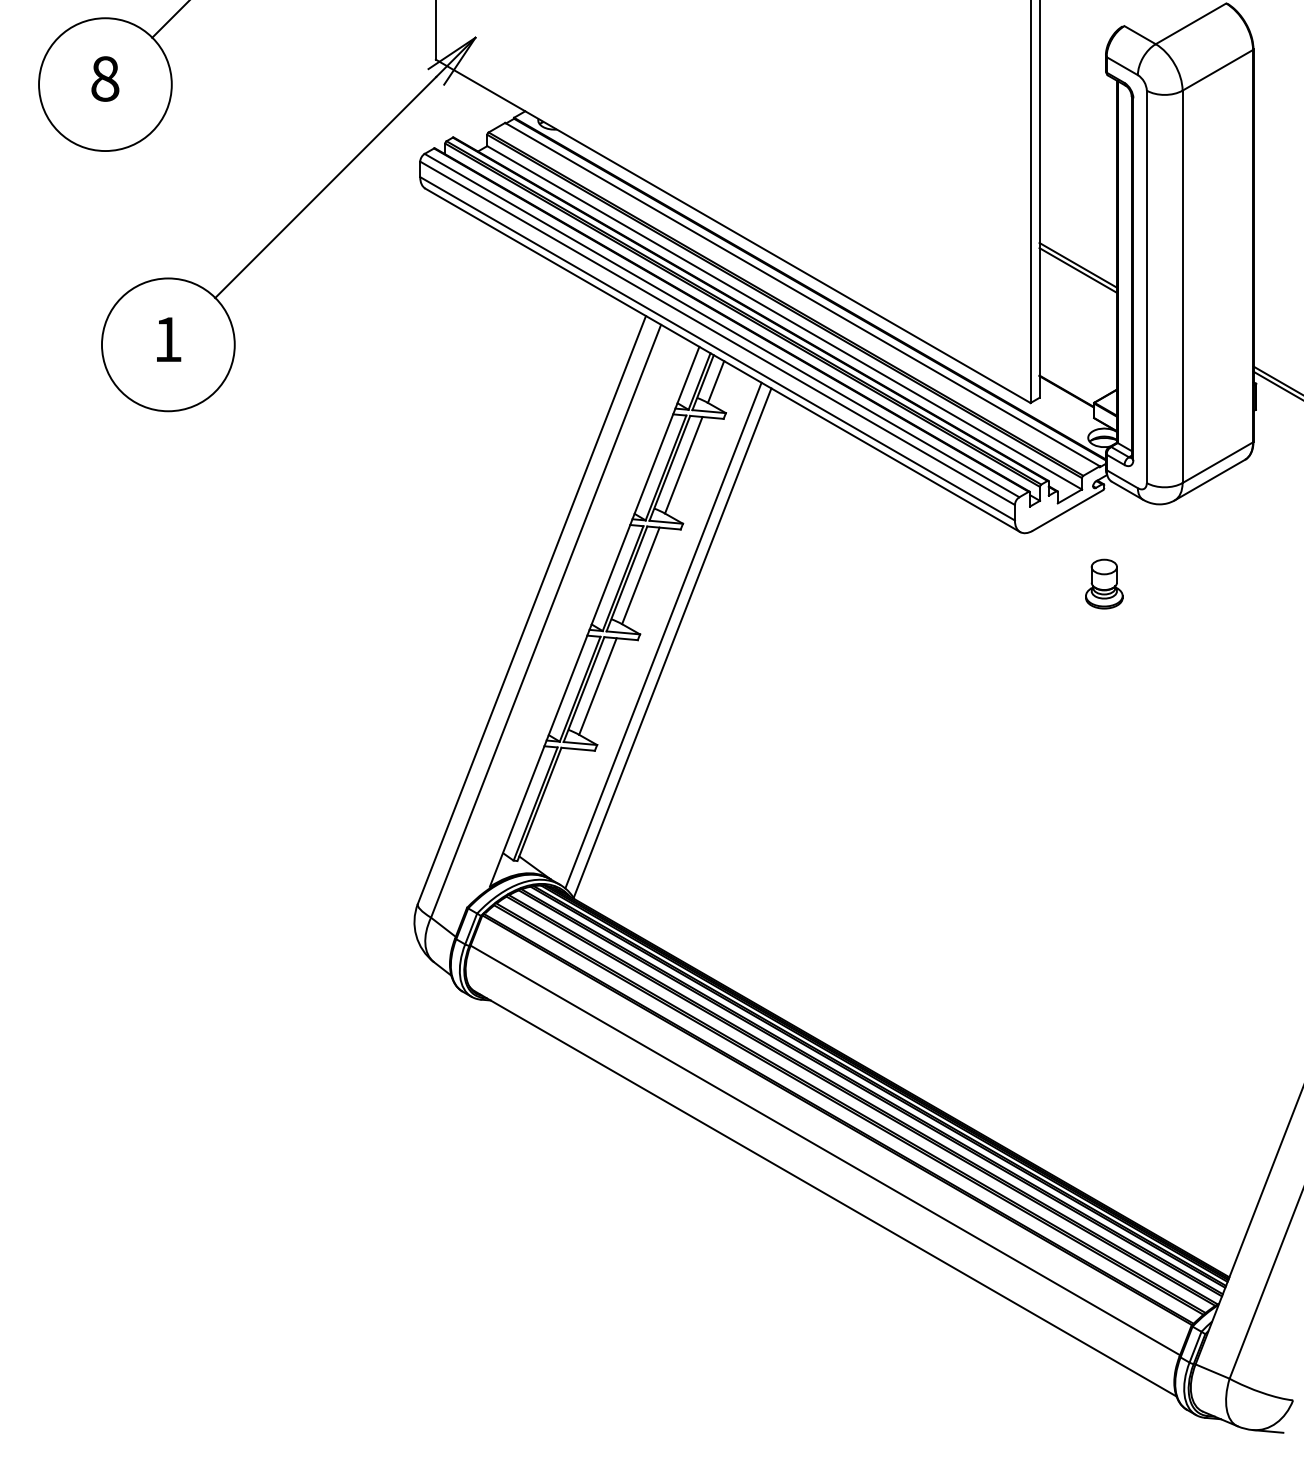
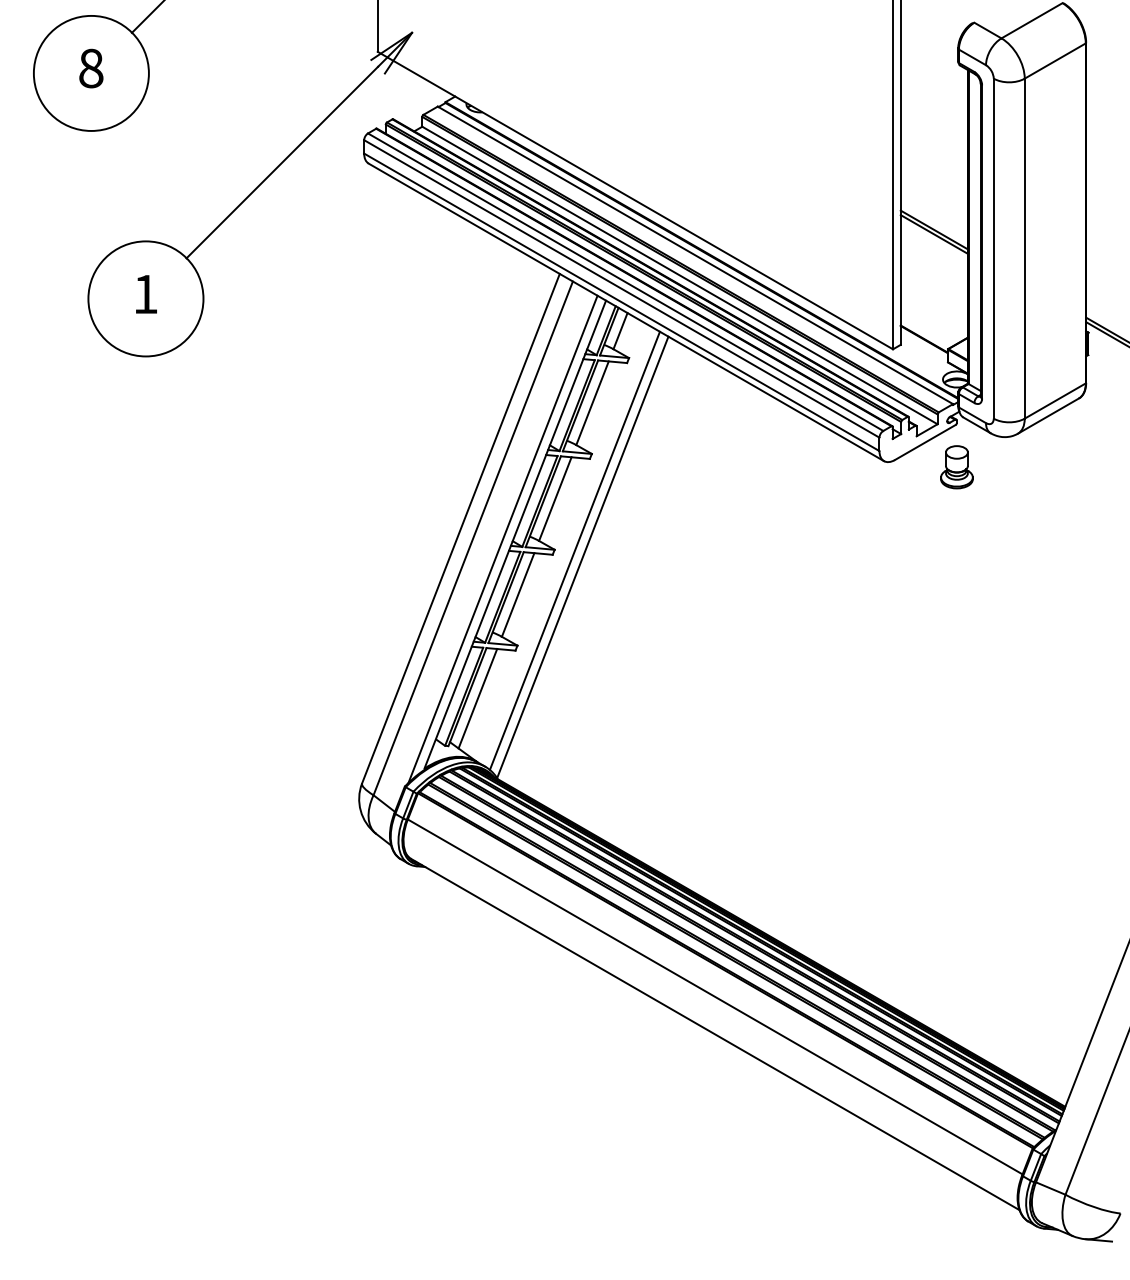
part: (1103, 584) -> (956, 467), moved
line: (579, 621) -> (502, 538), added
line: (551, 806) -> (477, 698), added

